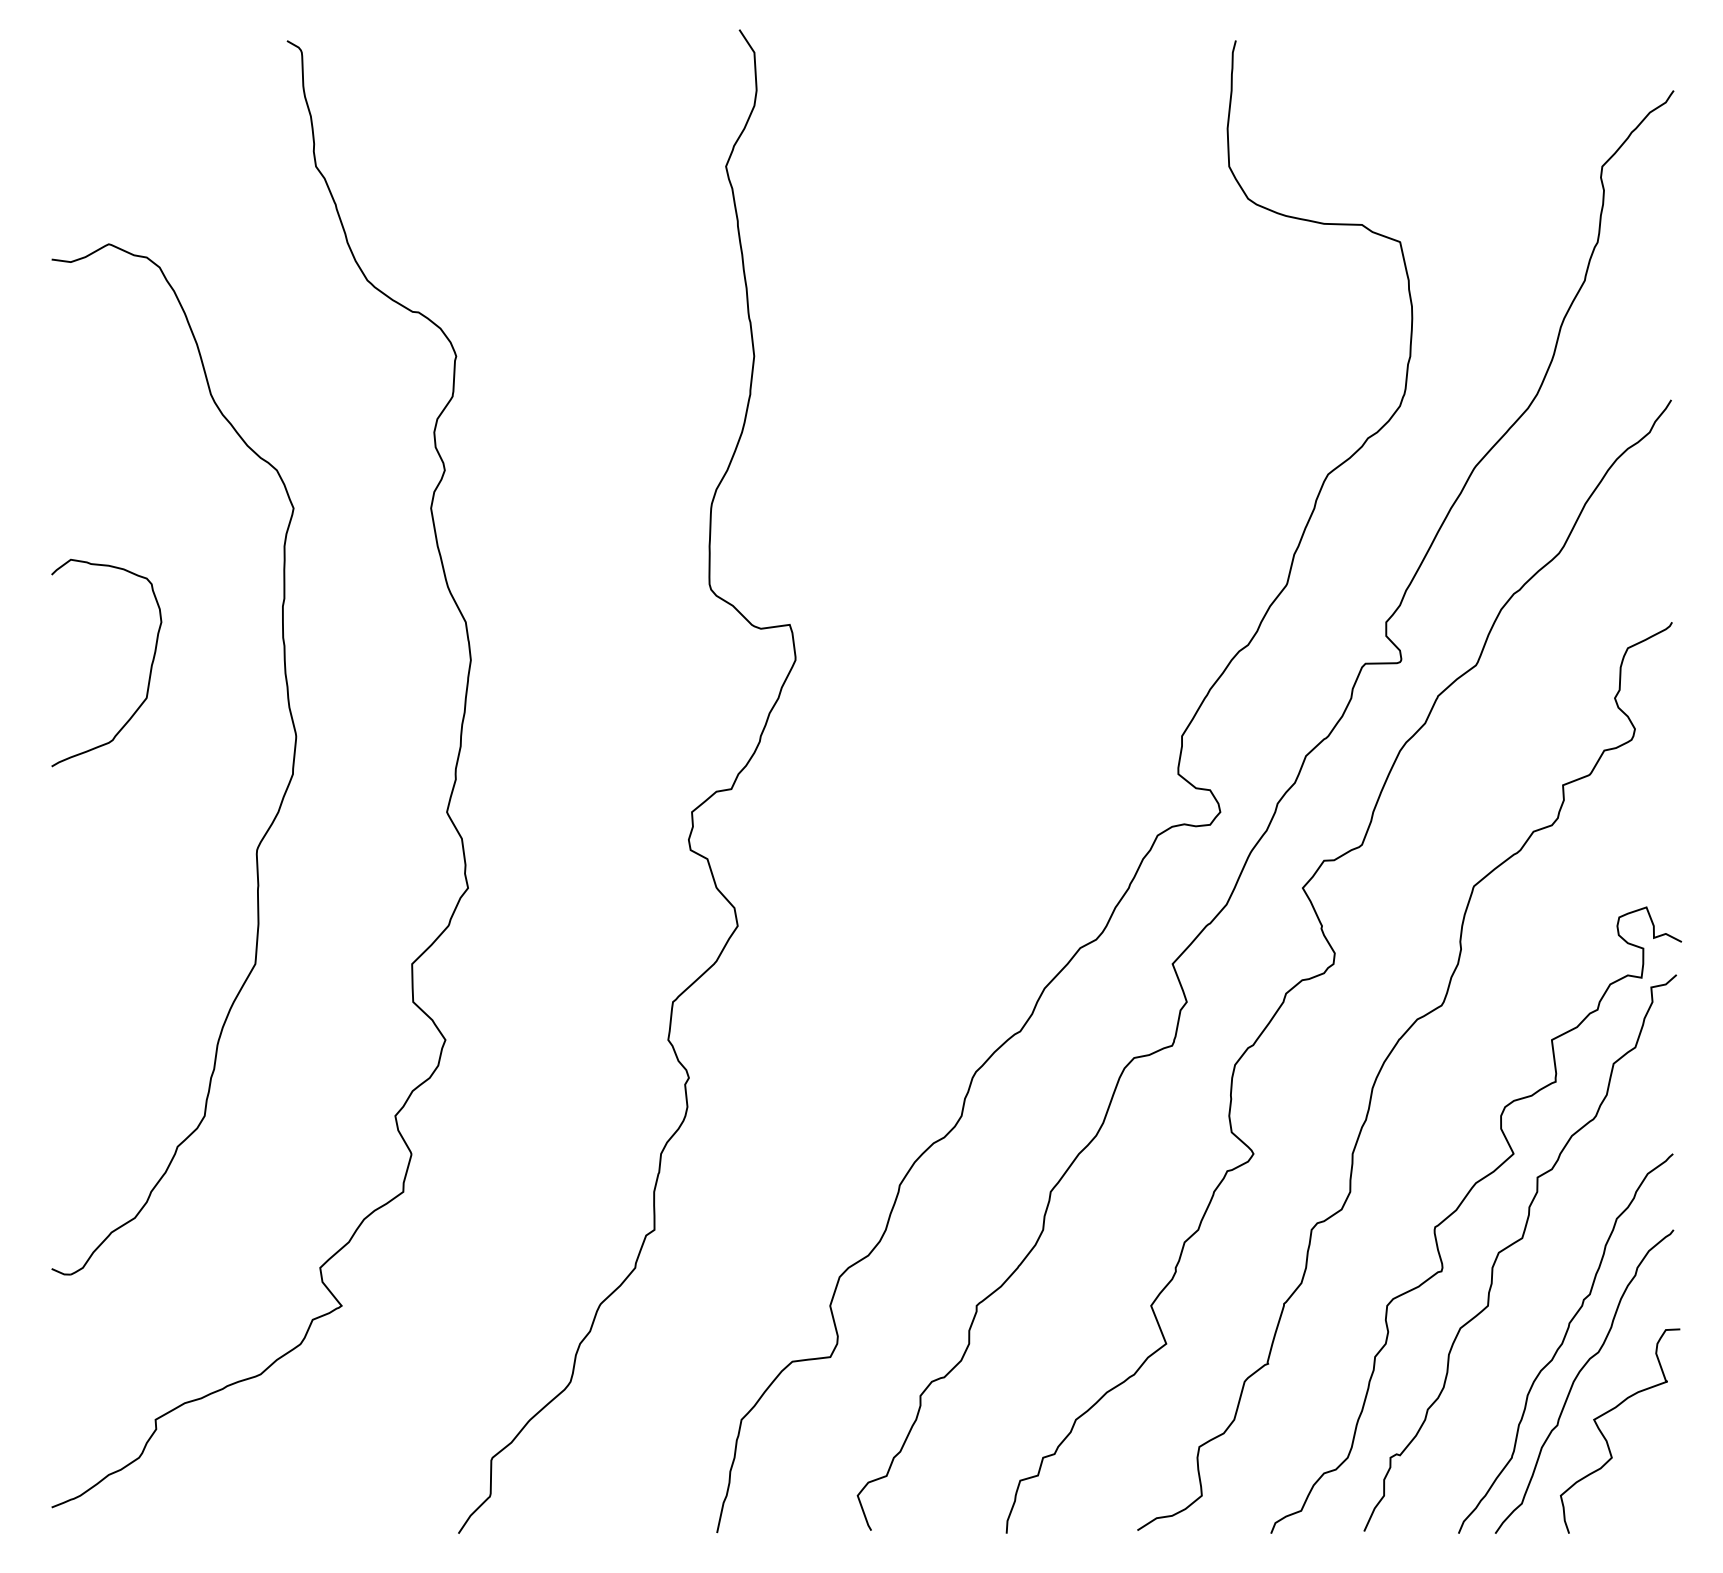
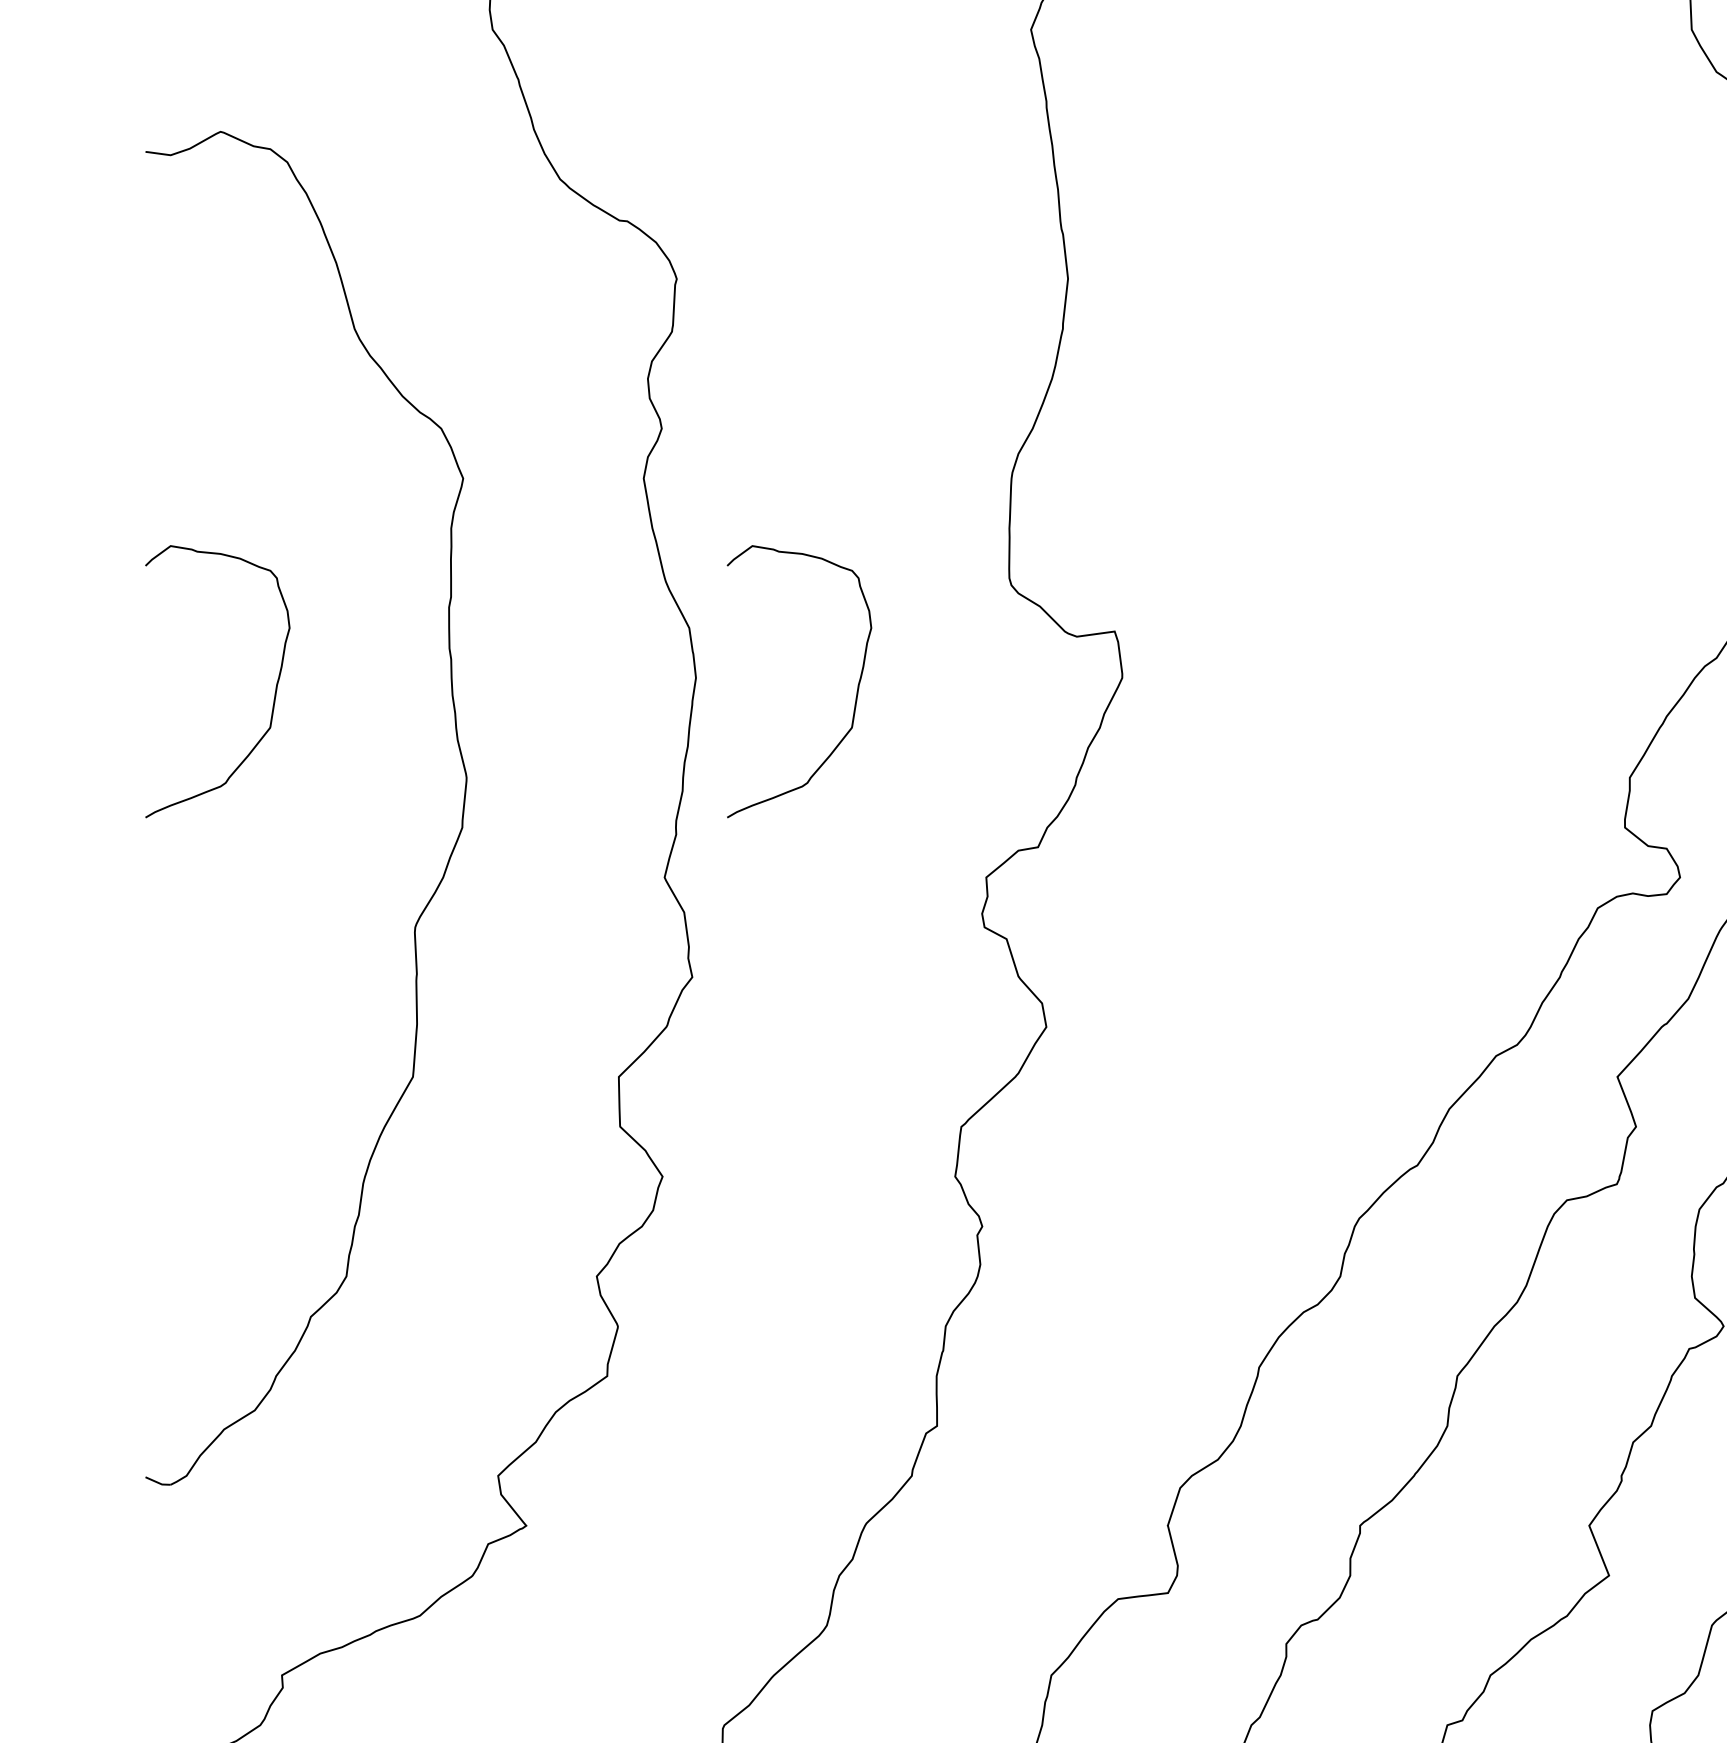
curve: (592, 672) -> (855, 694), added

